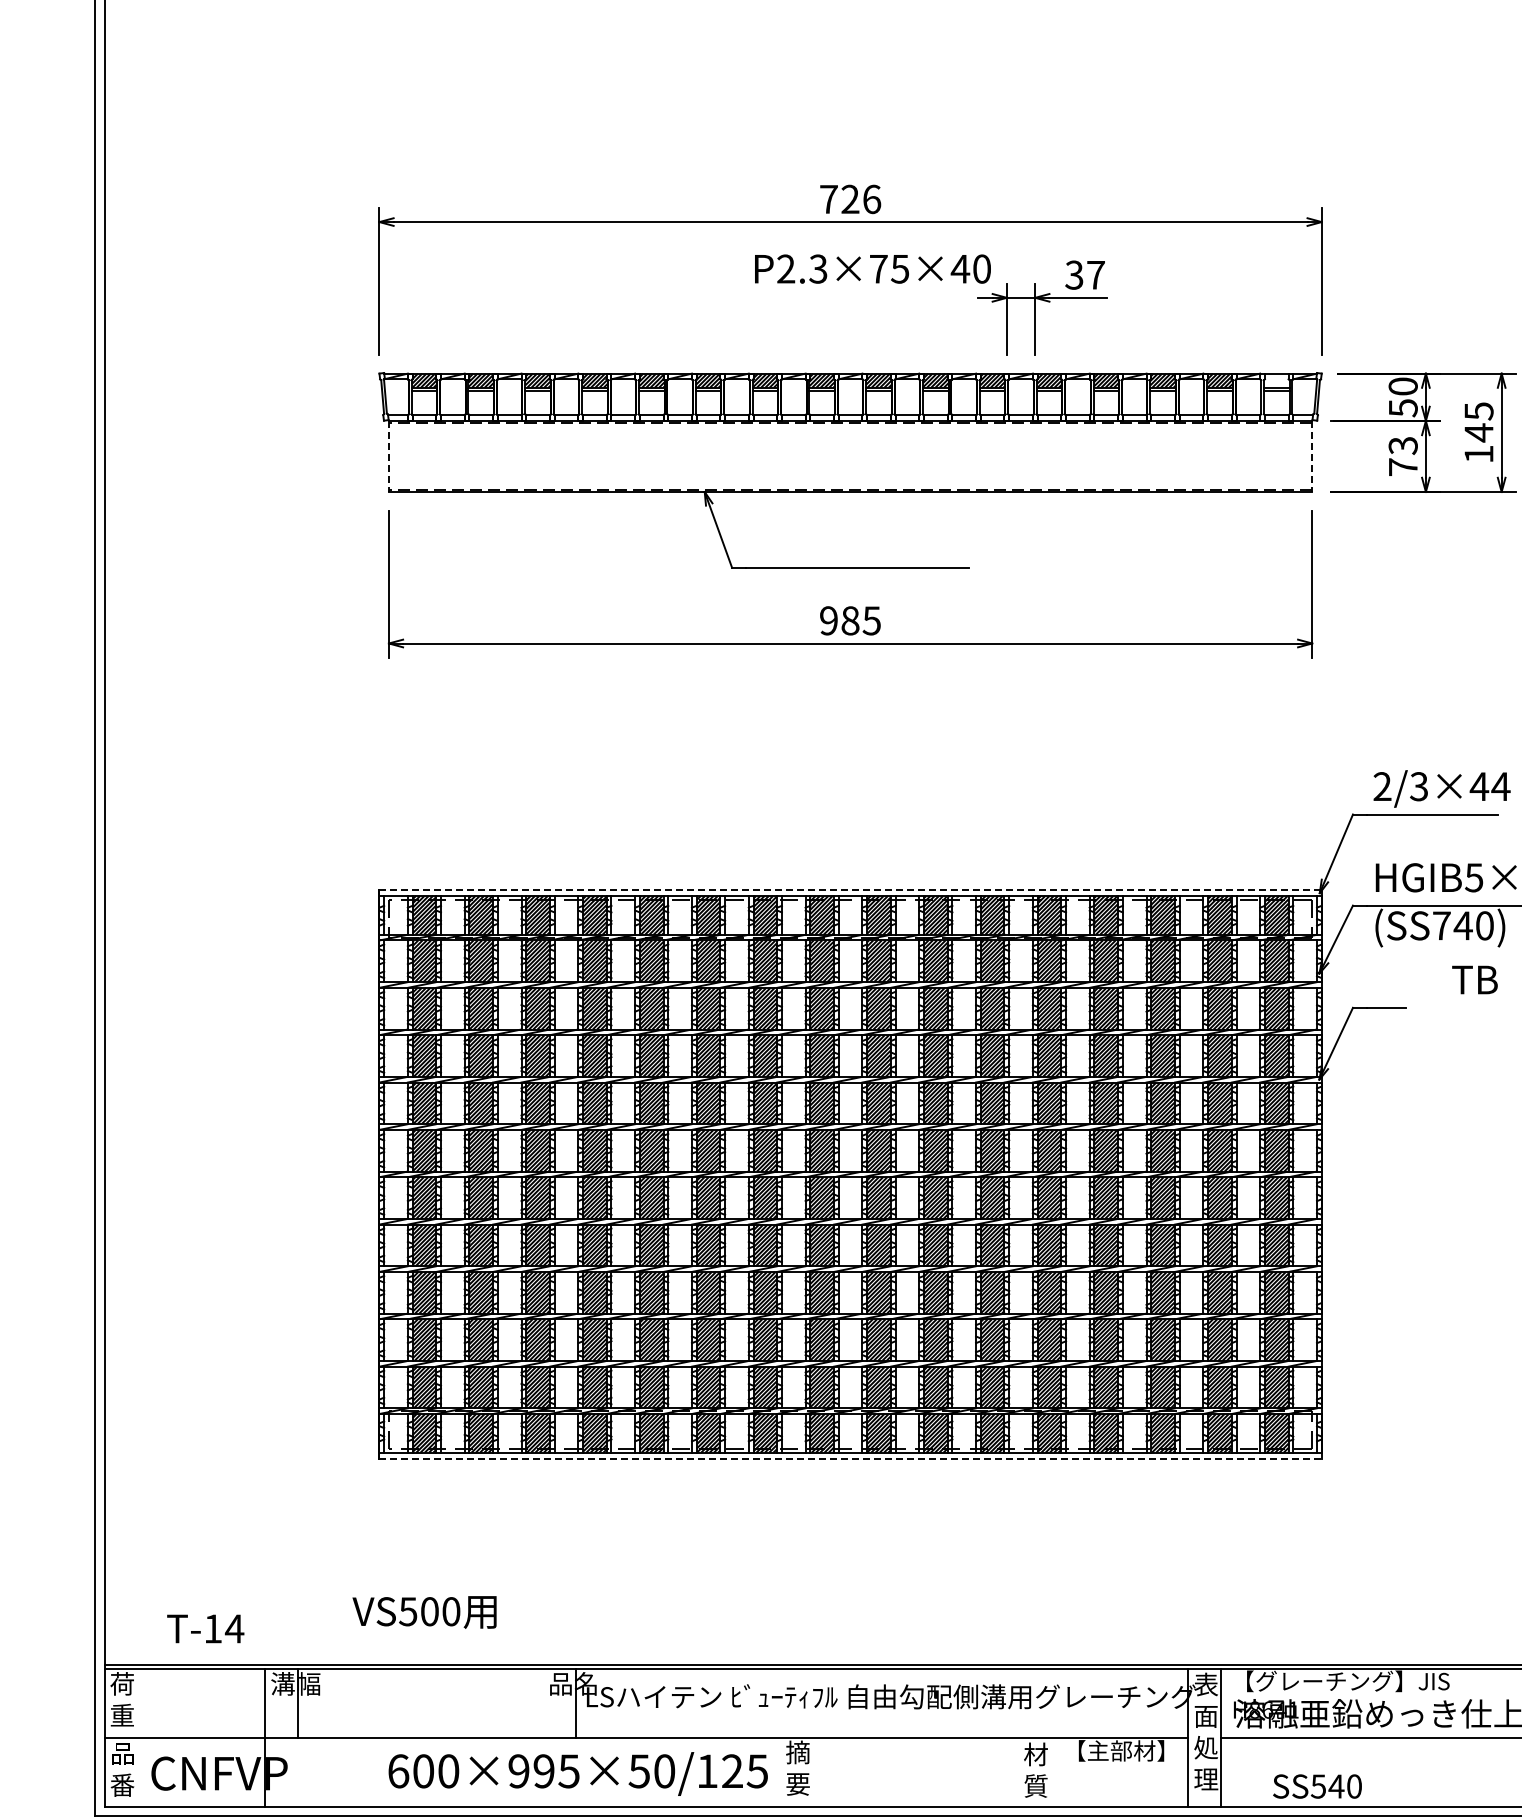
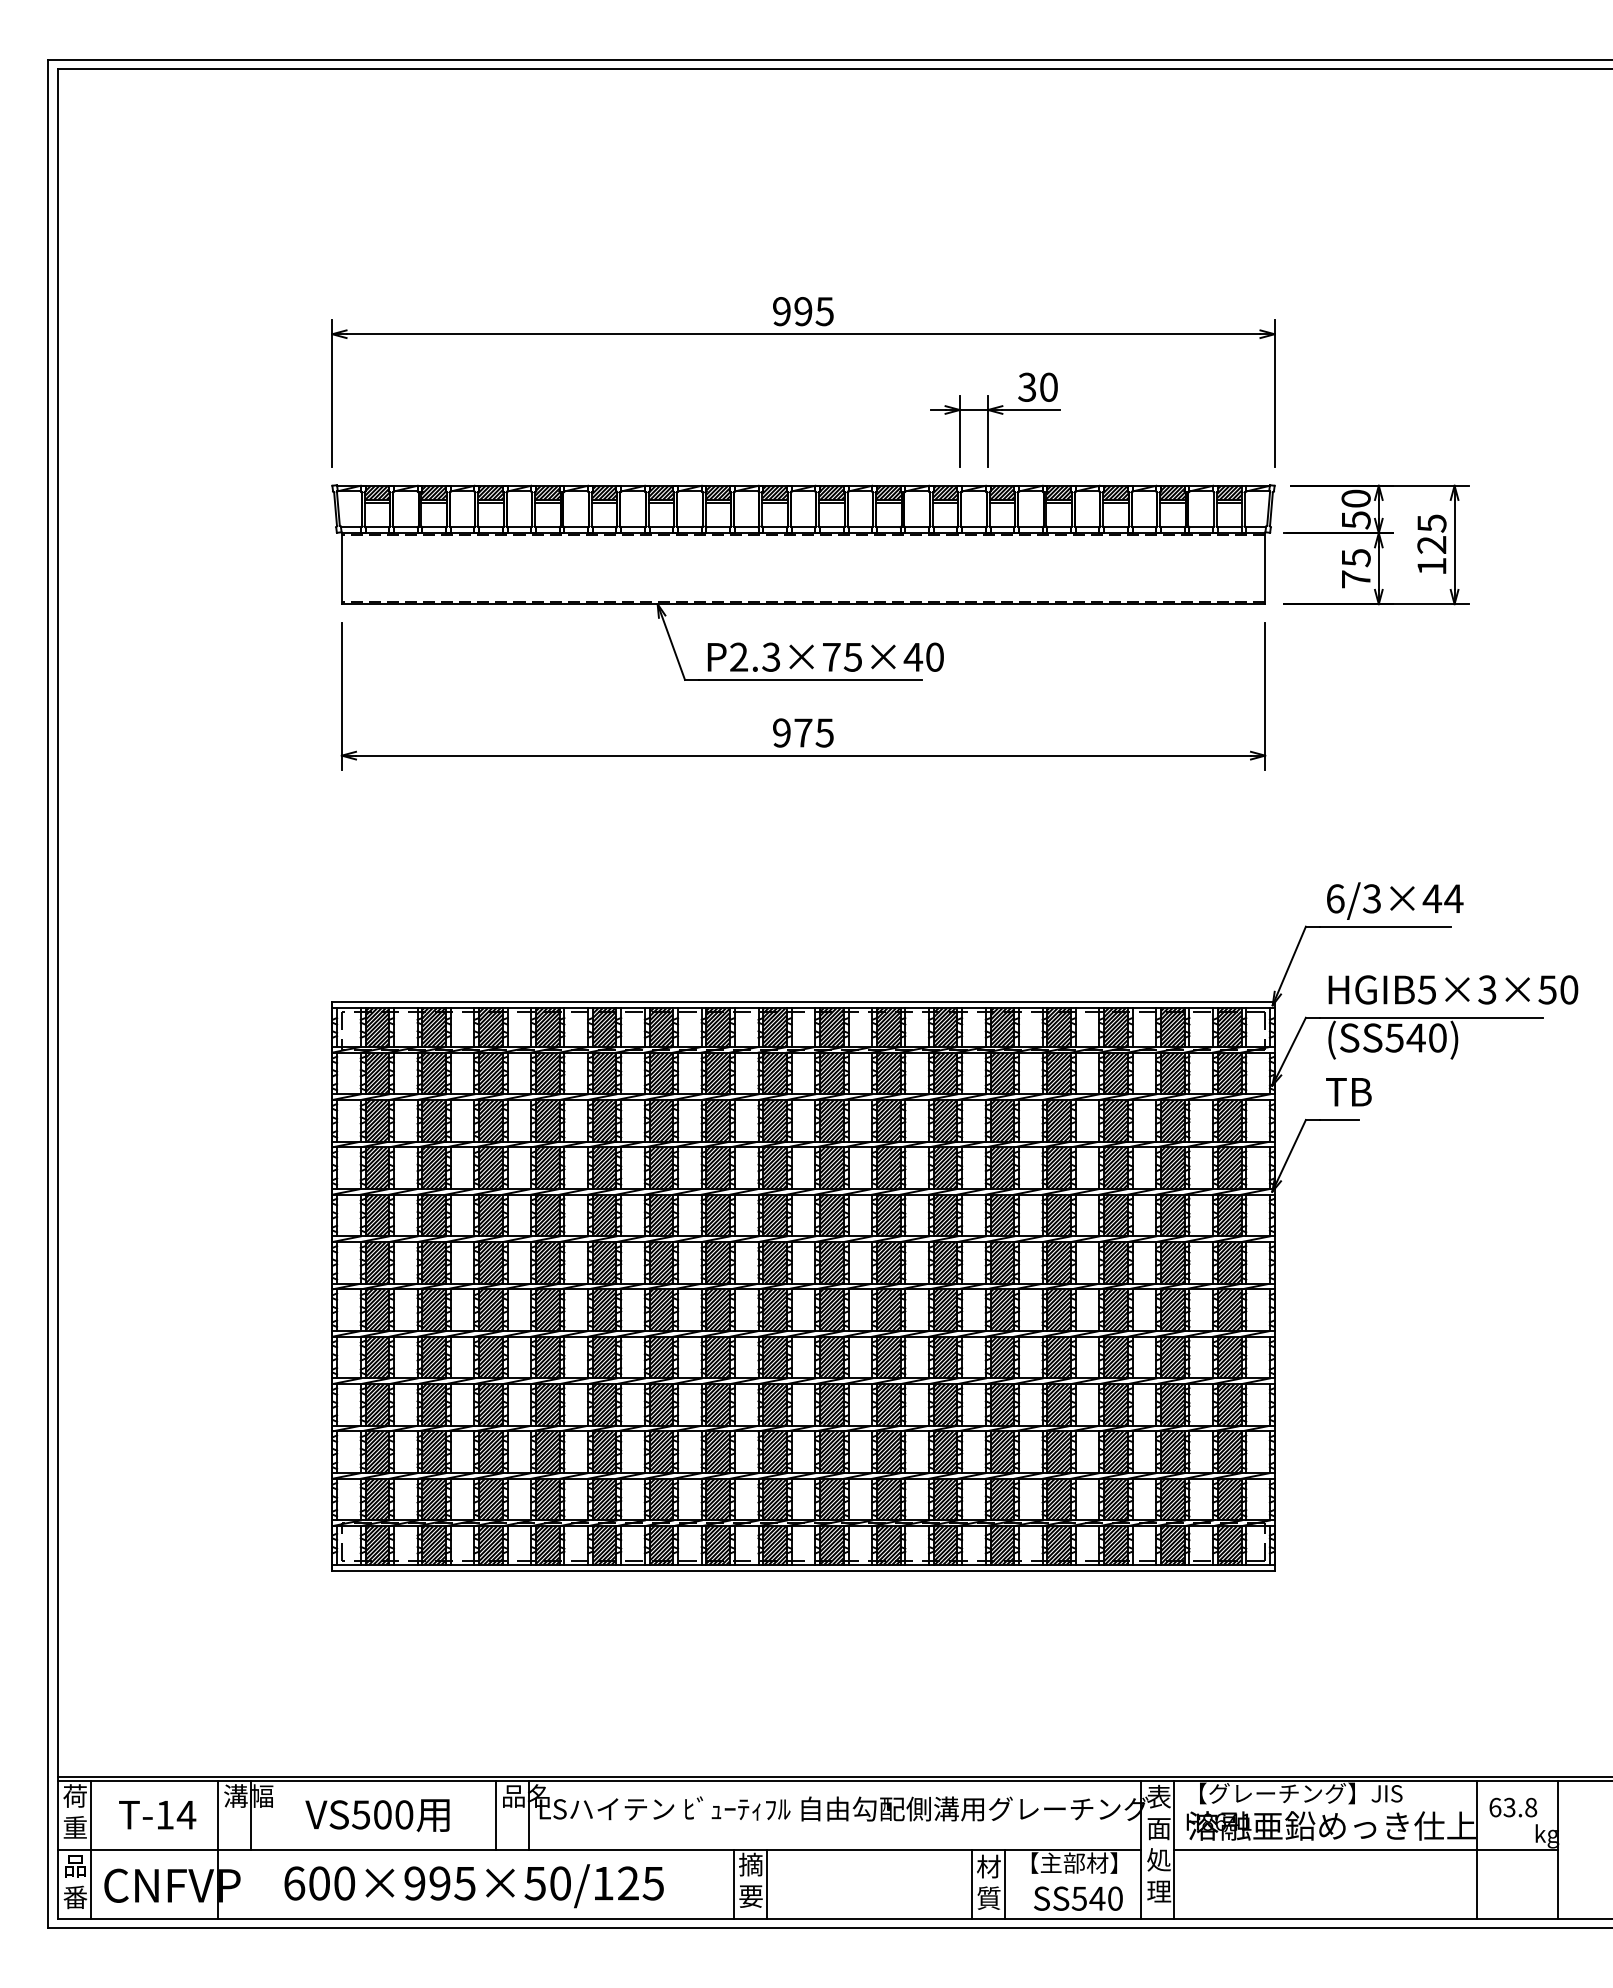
text: (850, 199) -> (803, 311), 726 -> 995
text: (872, 268) -> (825, 656), moved
text: (1095, 274) -> (1048, 386), 37 -> 30
hatch: (1276, 380) -> (1229, 492), added
text: (1478, 432) -> (1431, 544), 145 -> 125
text: (1402, 446) -> (1355, 558), 73 -> 75
line: (388, 456) -> (341, 568), dashed -> solid
line: (1312, 456) -> (1265, 568), dashed -> solid
text: (850, 620) -> (803, 732), 985 -> 975
text: (1382, 786) -> (1335, 898), 2/3×44 -> 6/3×44
line: (851, 890) -> (804, 1002), dashed -> solid
text: (1441, 925) -> (1394, 1037), (SS740) -> (SS540)
text: (1474, 980) -> (1348, 1092), moved
line: (851, 1458) -> (804, 1570), dashed -> solid
text: (424, 1612) -> (377, 1815), moved
text: (205, 1629) -> (157, 1815), moved
line: (542, 1703) -> (495, 1815), added
line: (137, 1737) -> (90, 1849), added
line: (780, 1772) -> (733, 1884), added
line: (813, 1772) -> (766, 1884), added
line: (1018, 1772) -> (971, 1884), added
line: (1051, 1772) -> (1004, 1884), added
text: (577, 1774) -> (473, 1886), moved
text: (1317, 1786) -> (1078, 1898), moved

